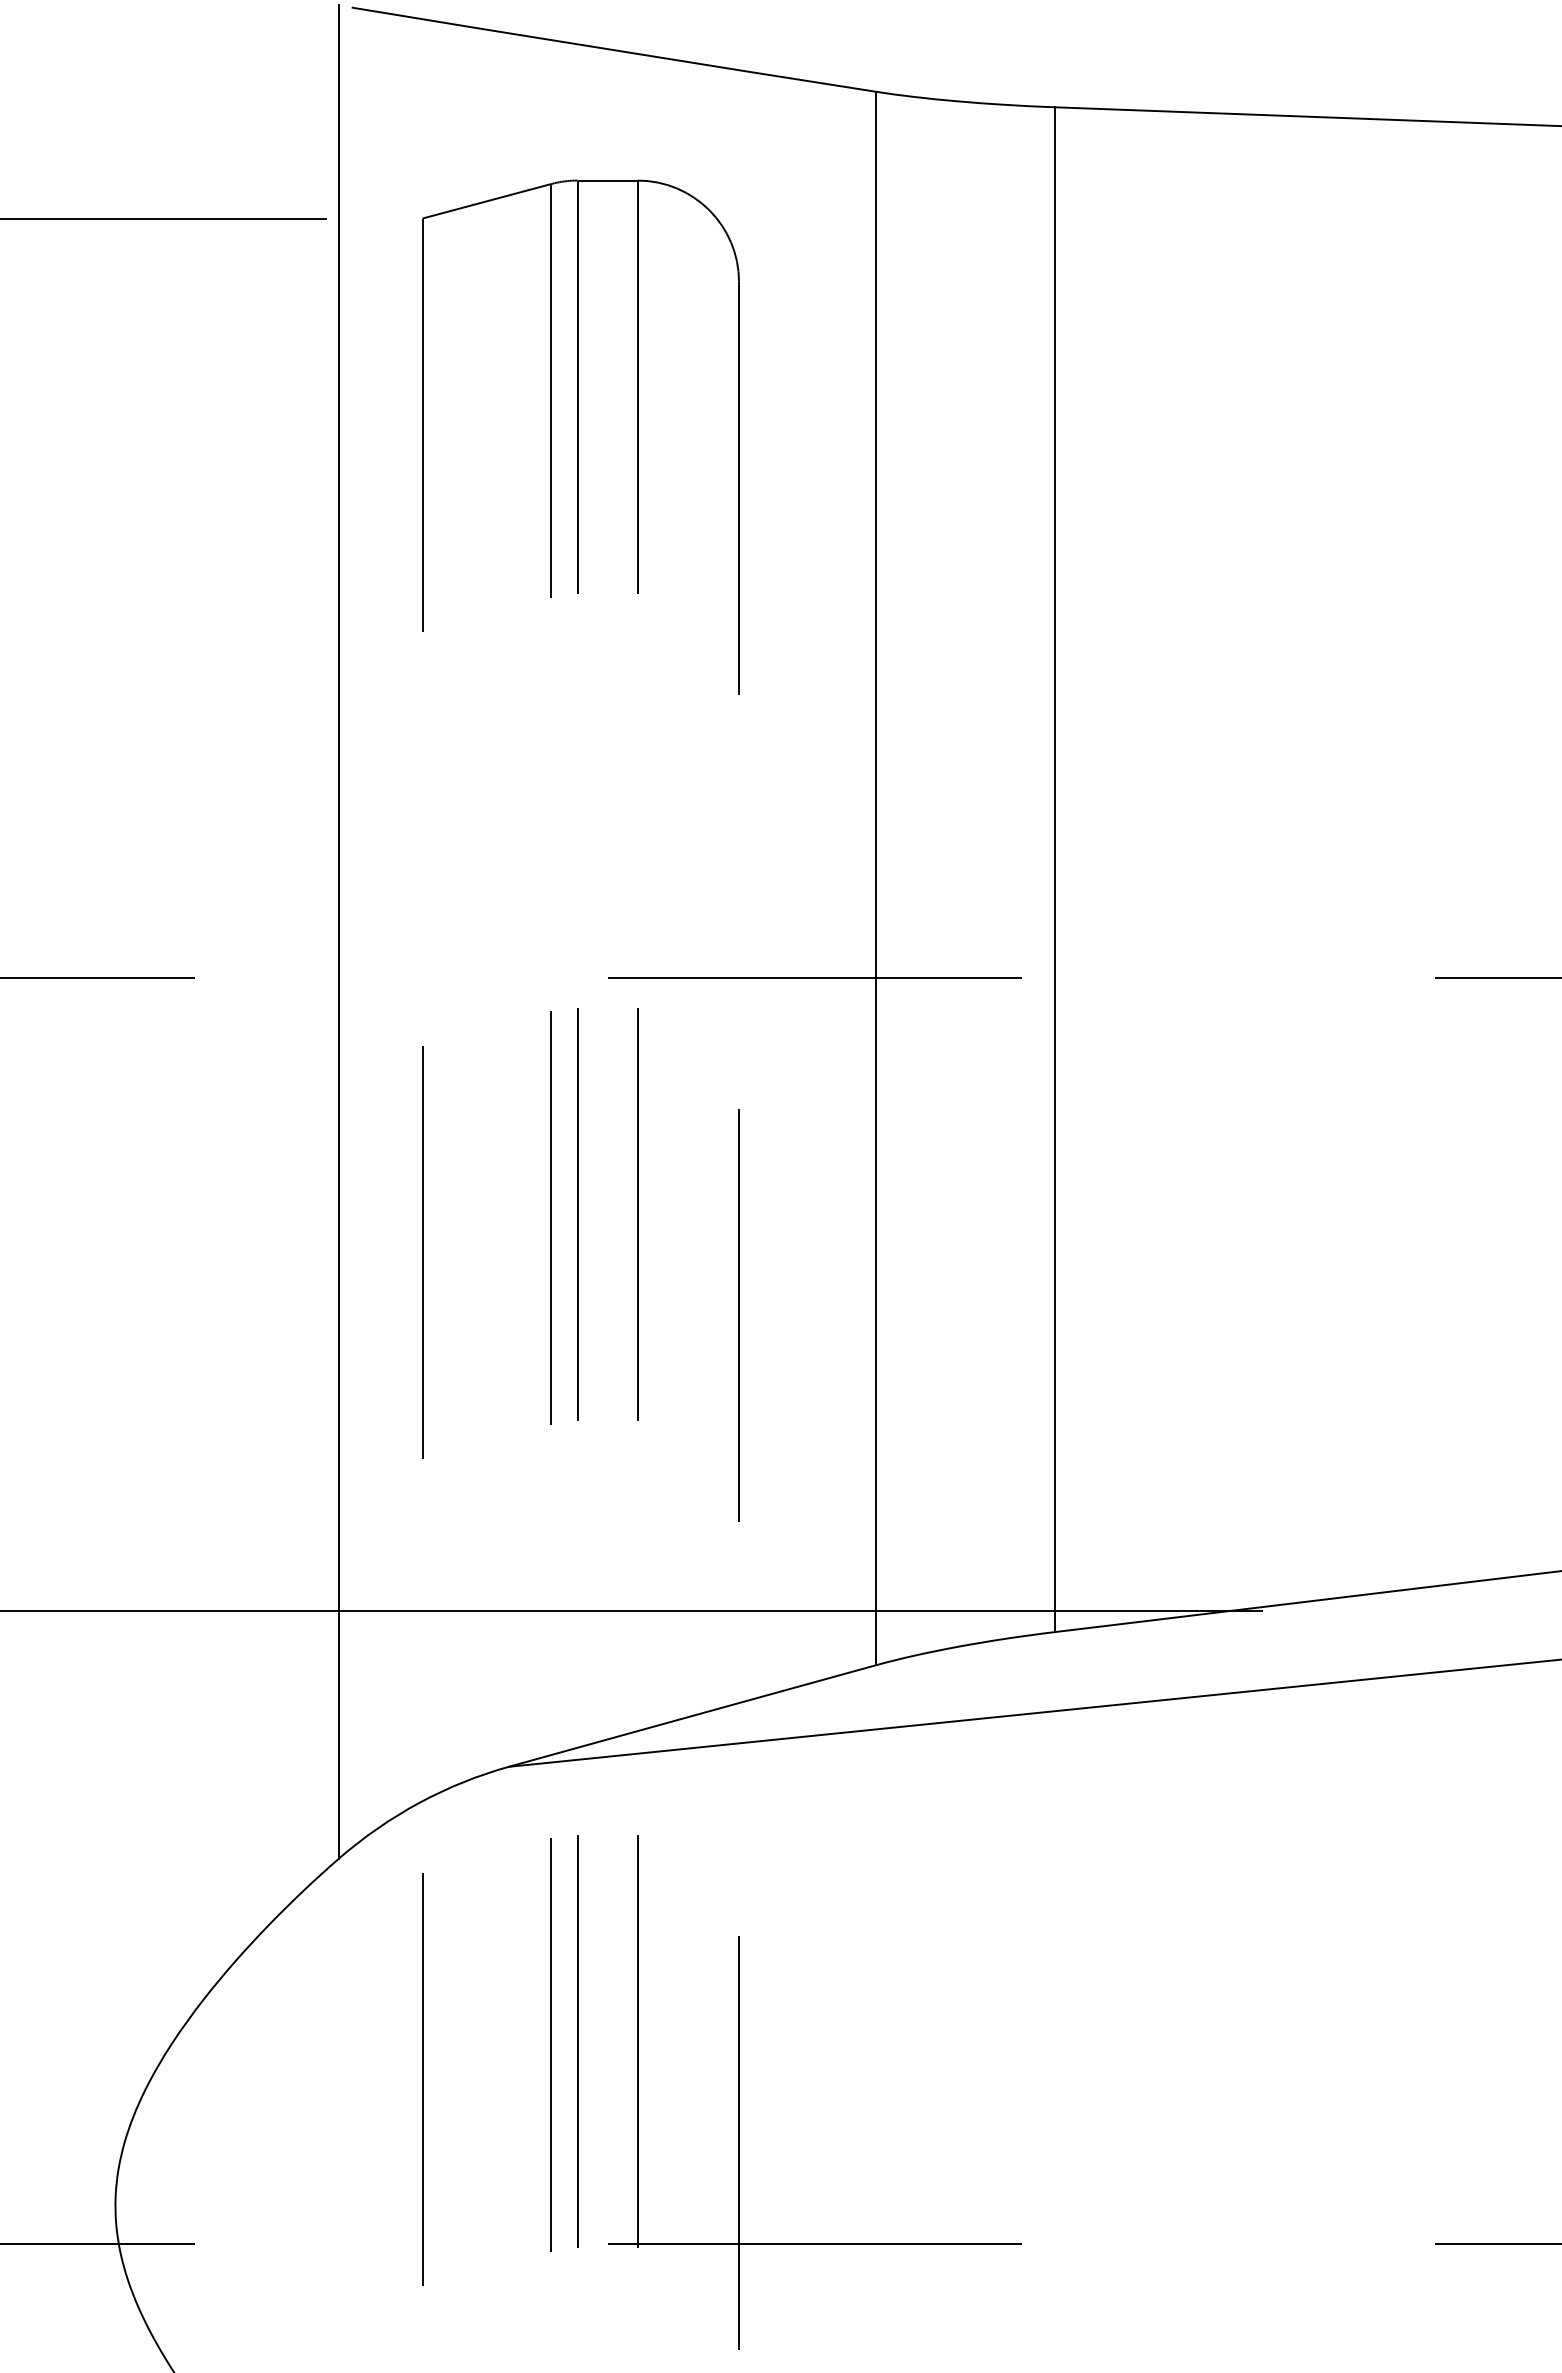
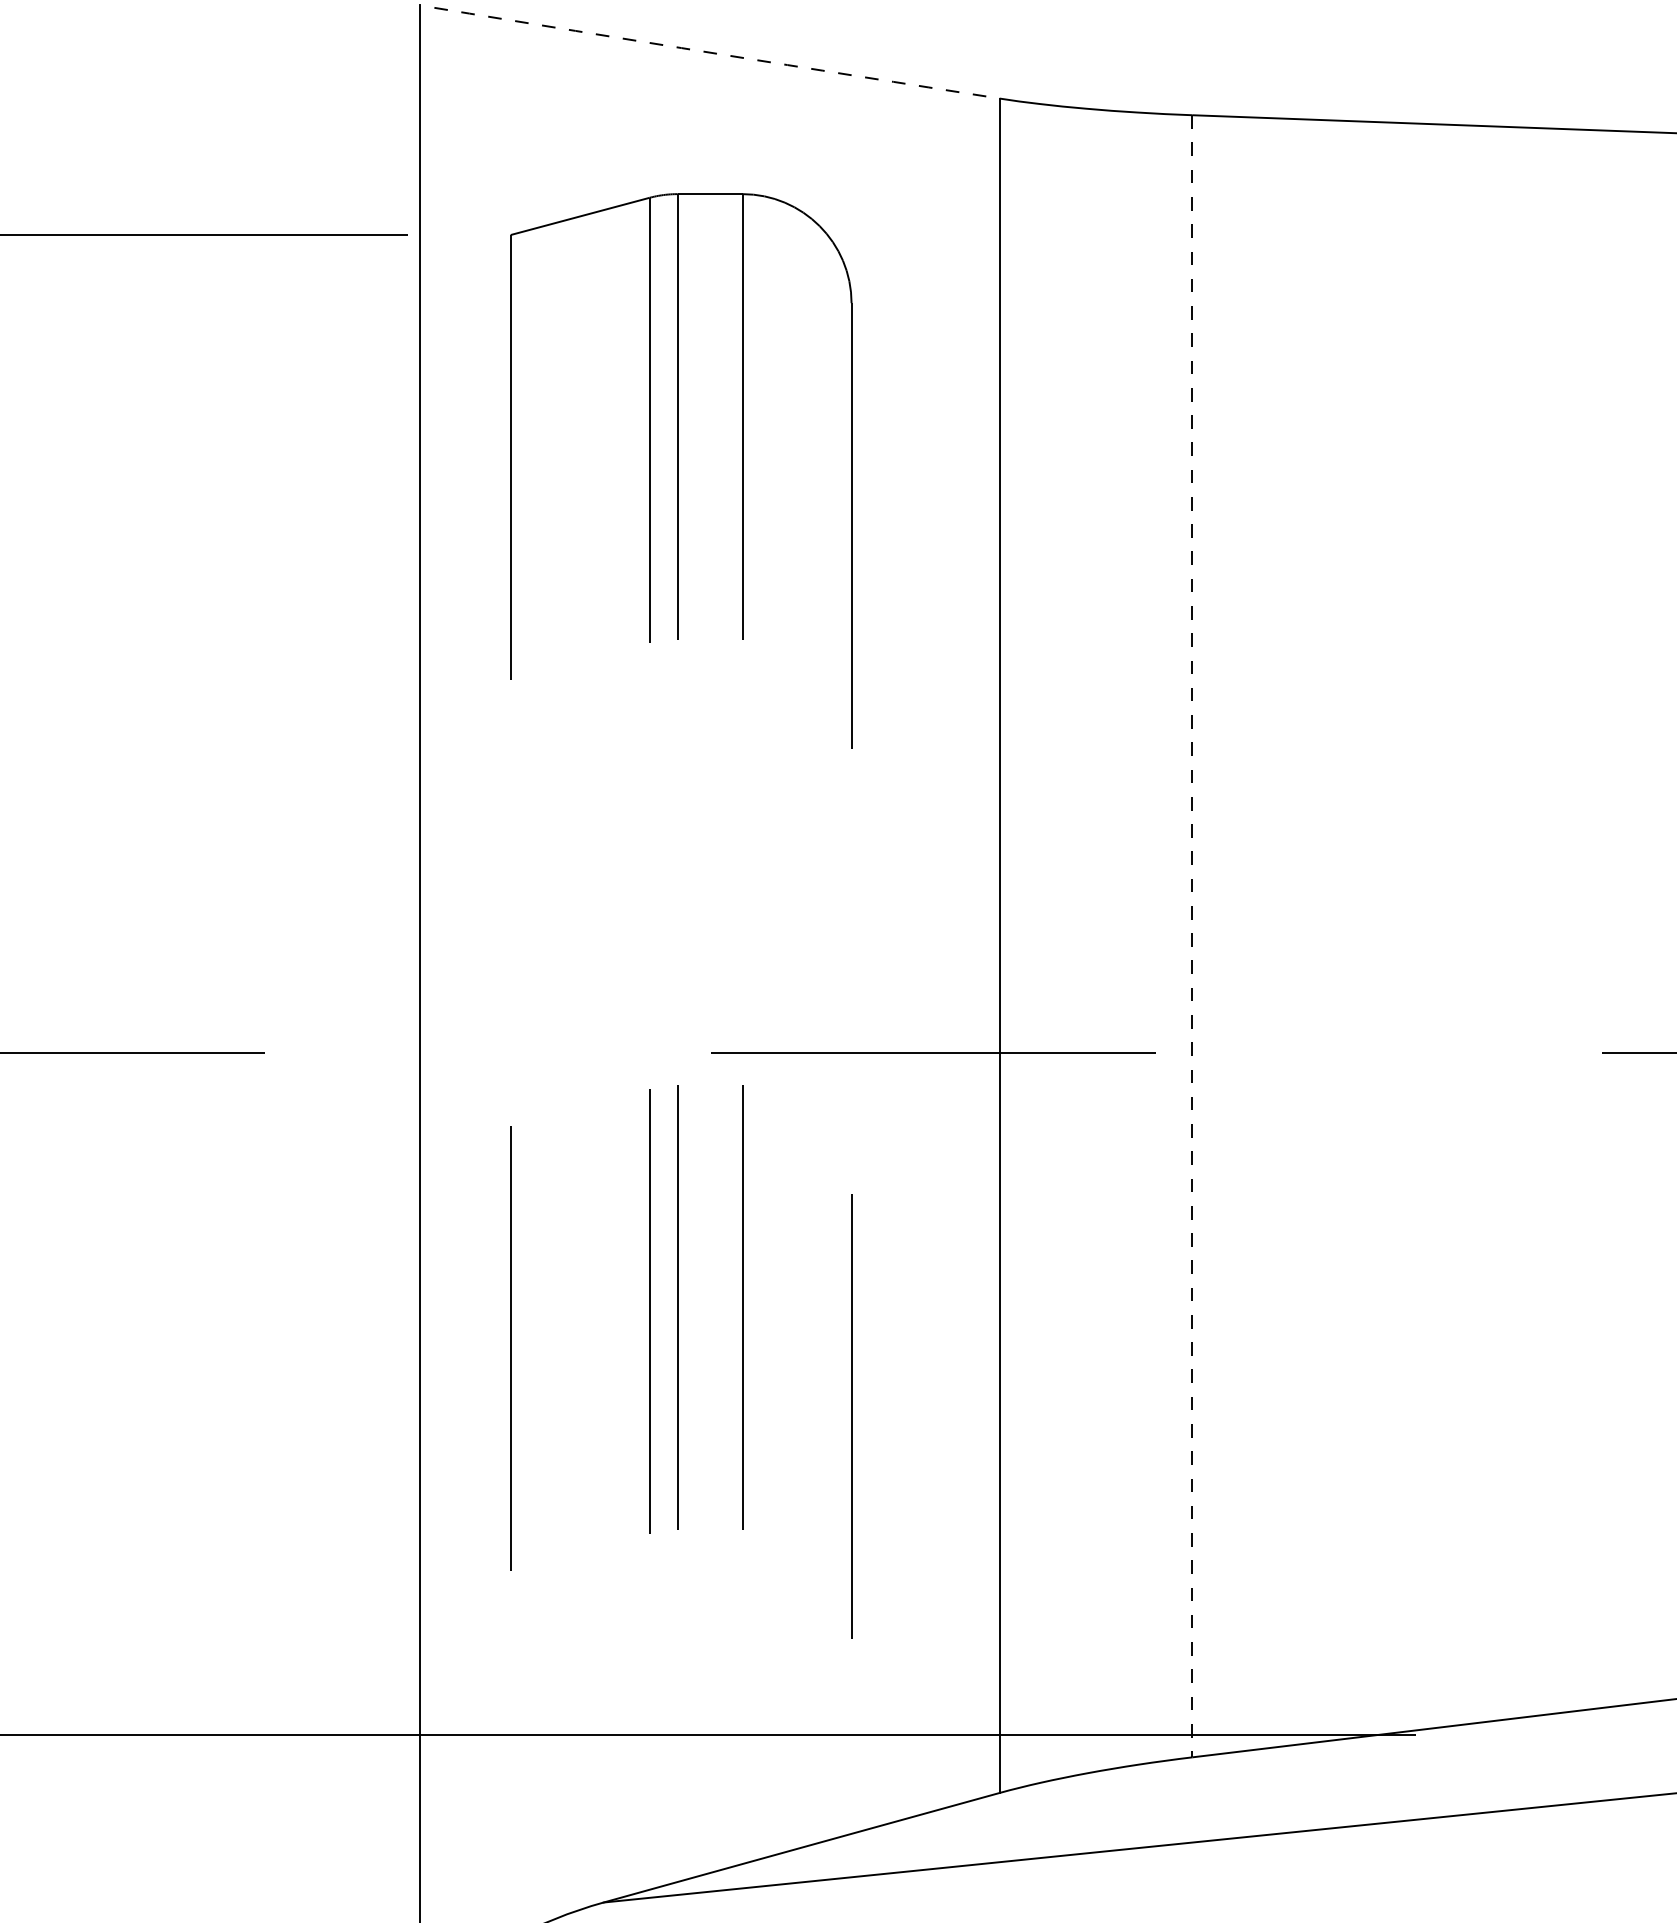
arc: (613, 50) -> (716, 54), solid -> dashed
line: (1055, 870) -> (1192, 937), solid -> dashed

